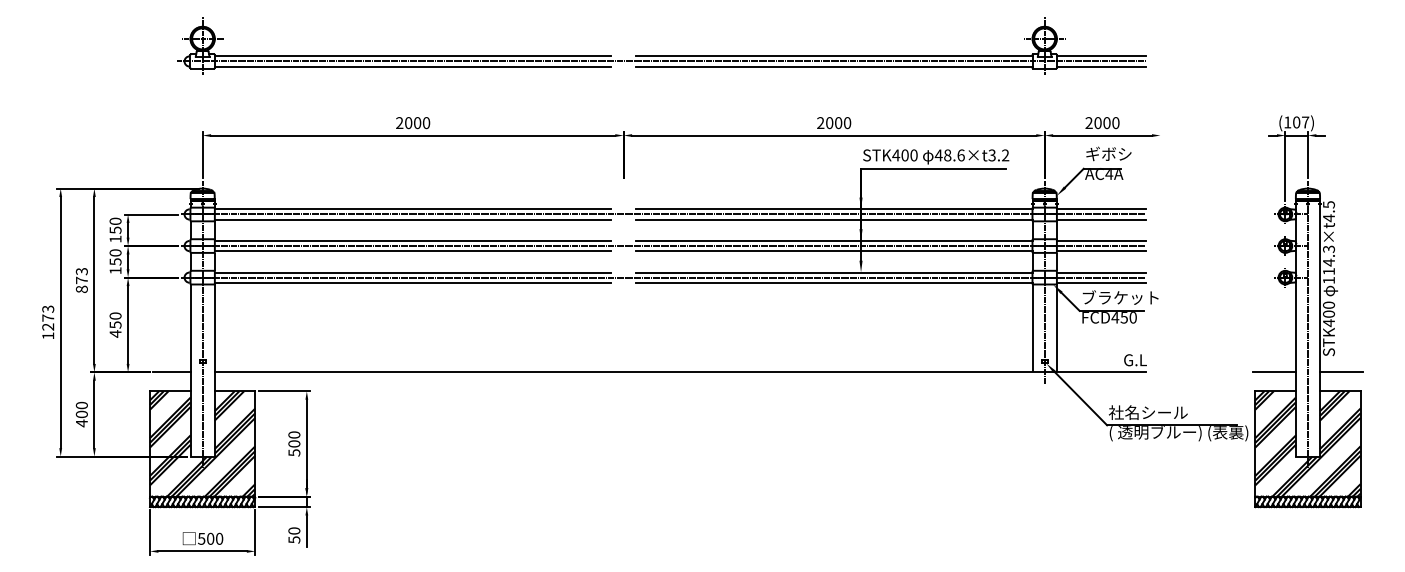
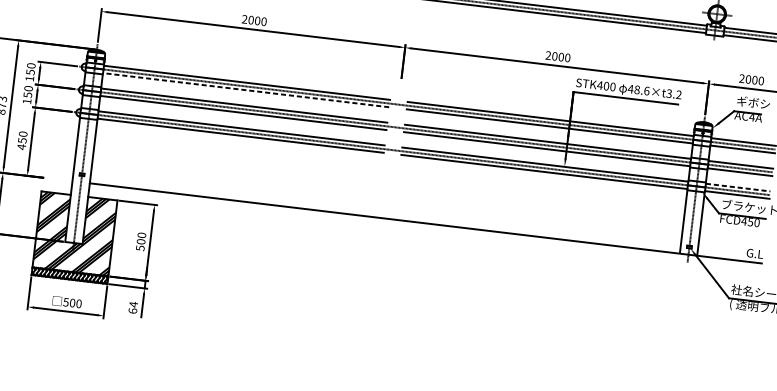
line: (412, 219) -> (245, 90), solid -> dashed
line: (1101, 272) -> (738, 187), solid -> dashed
line: (171, 372) -> (58, 179), removed
text: (294, 535) -> (133, 307), 50 -> 64

